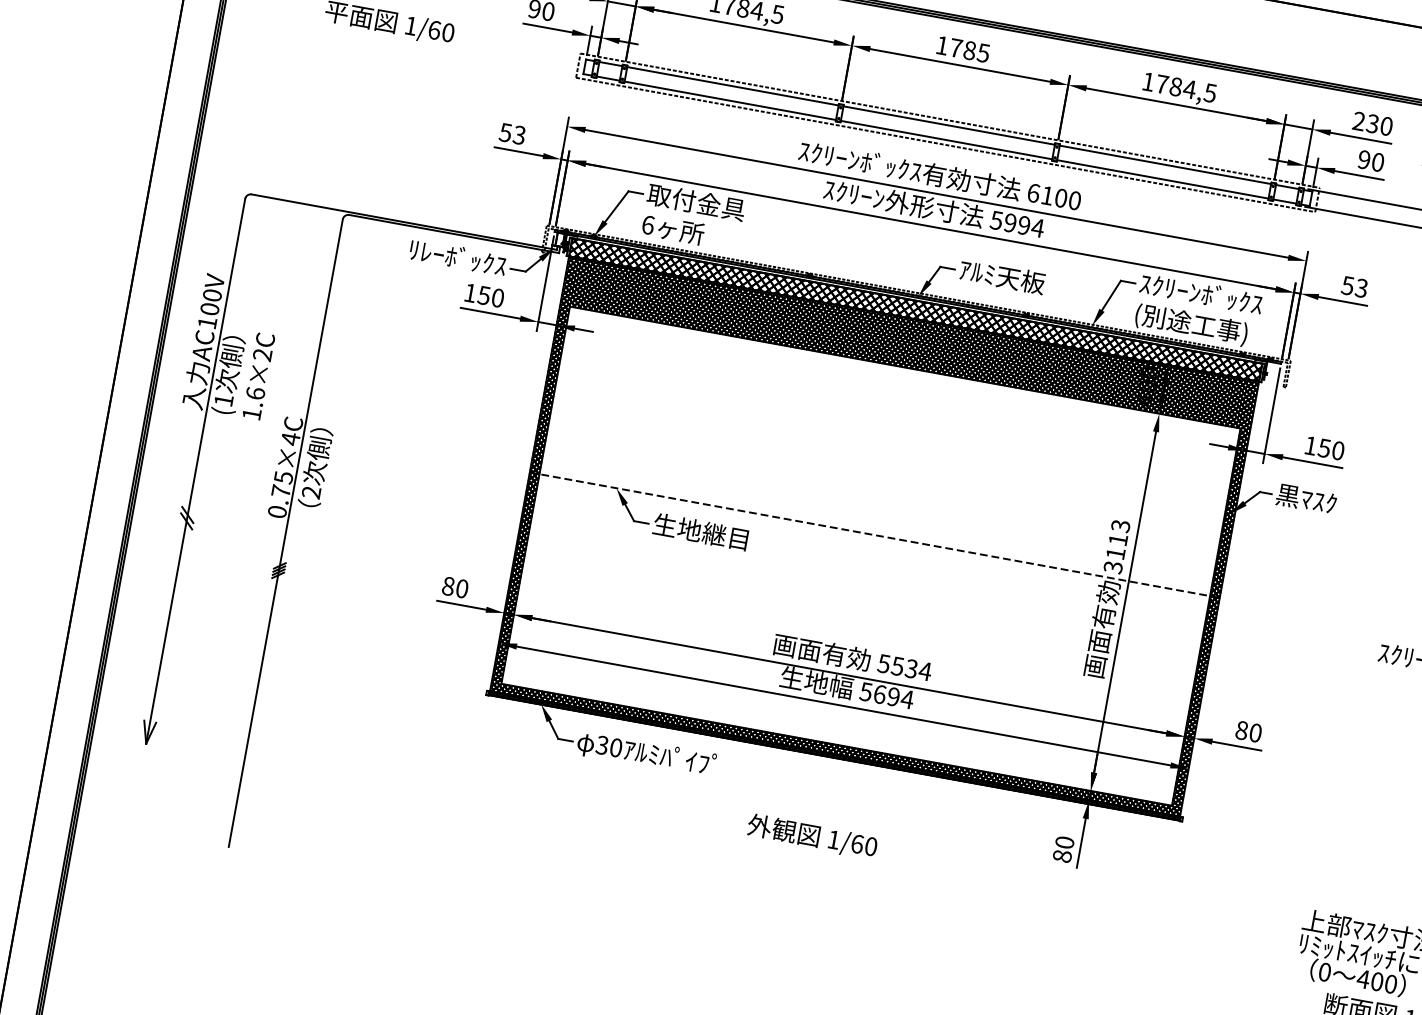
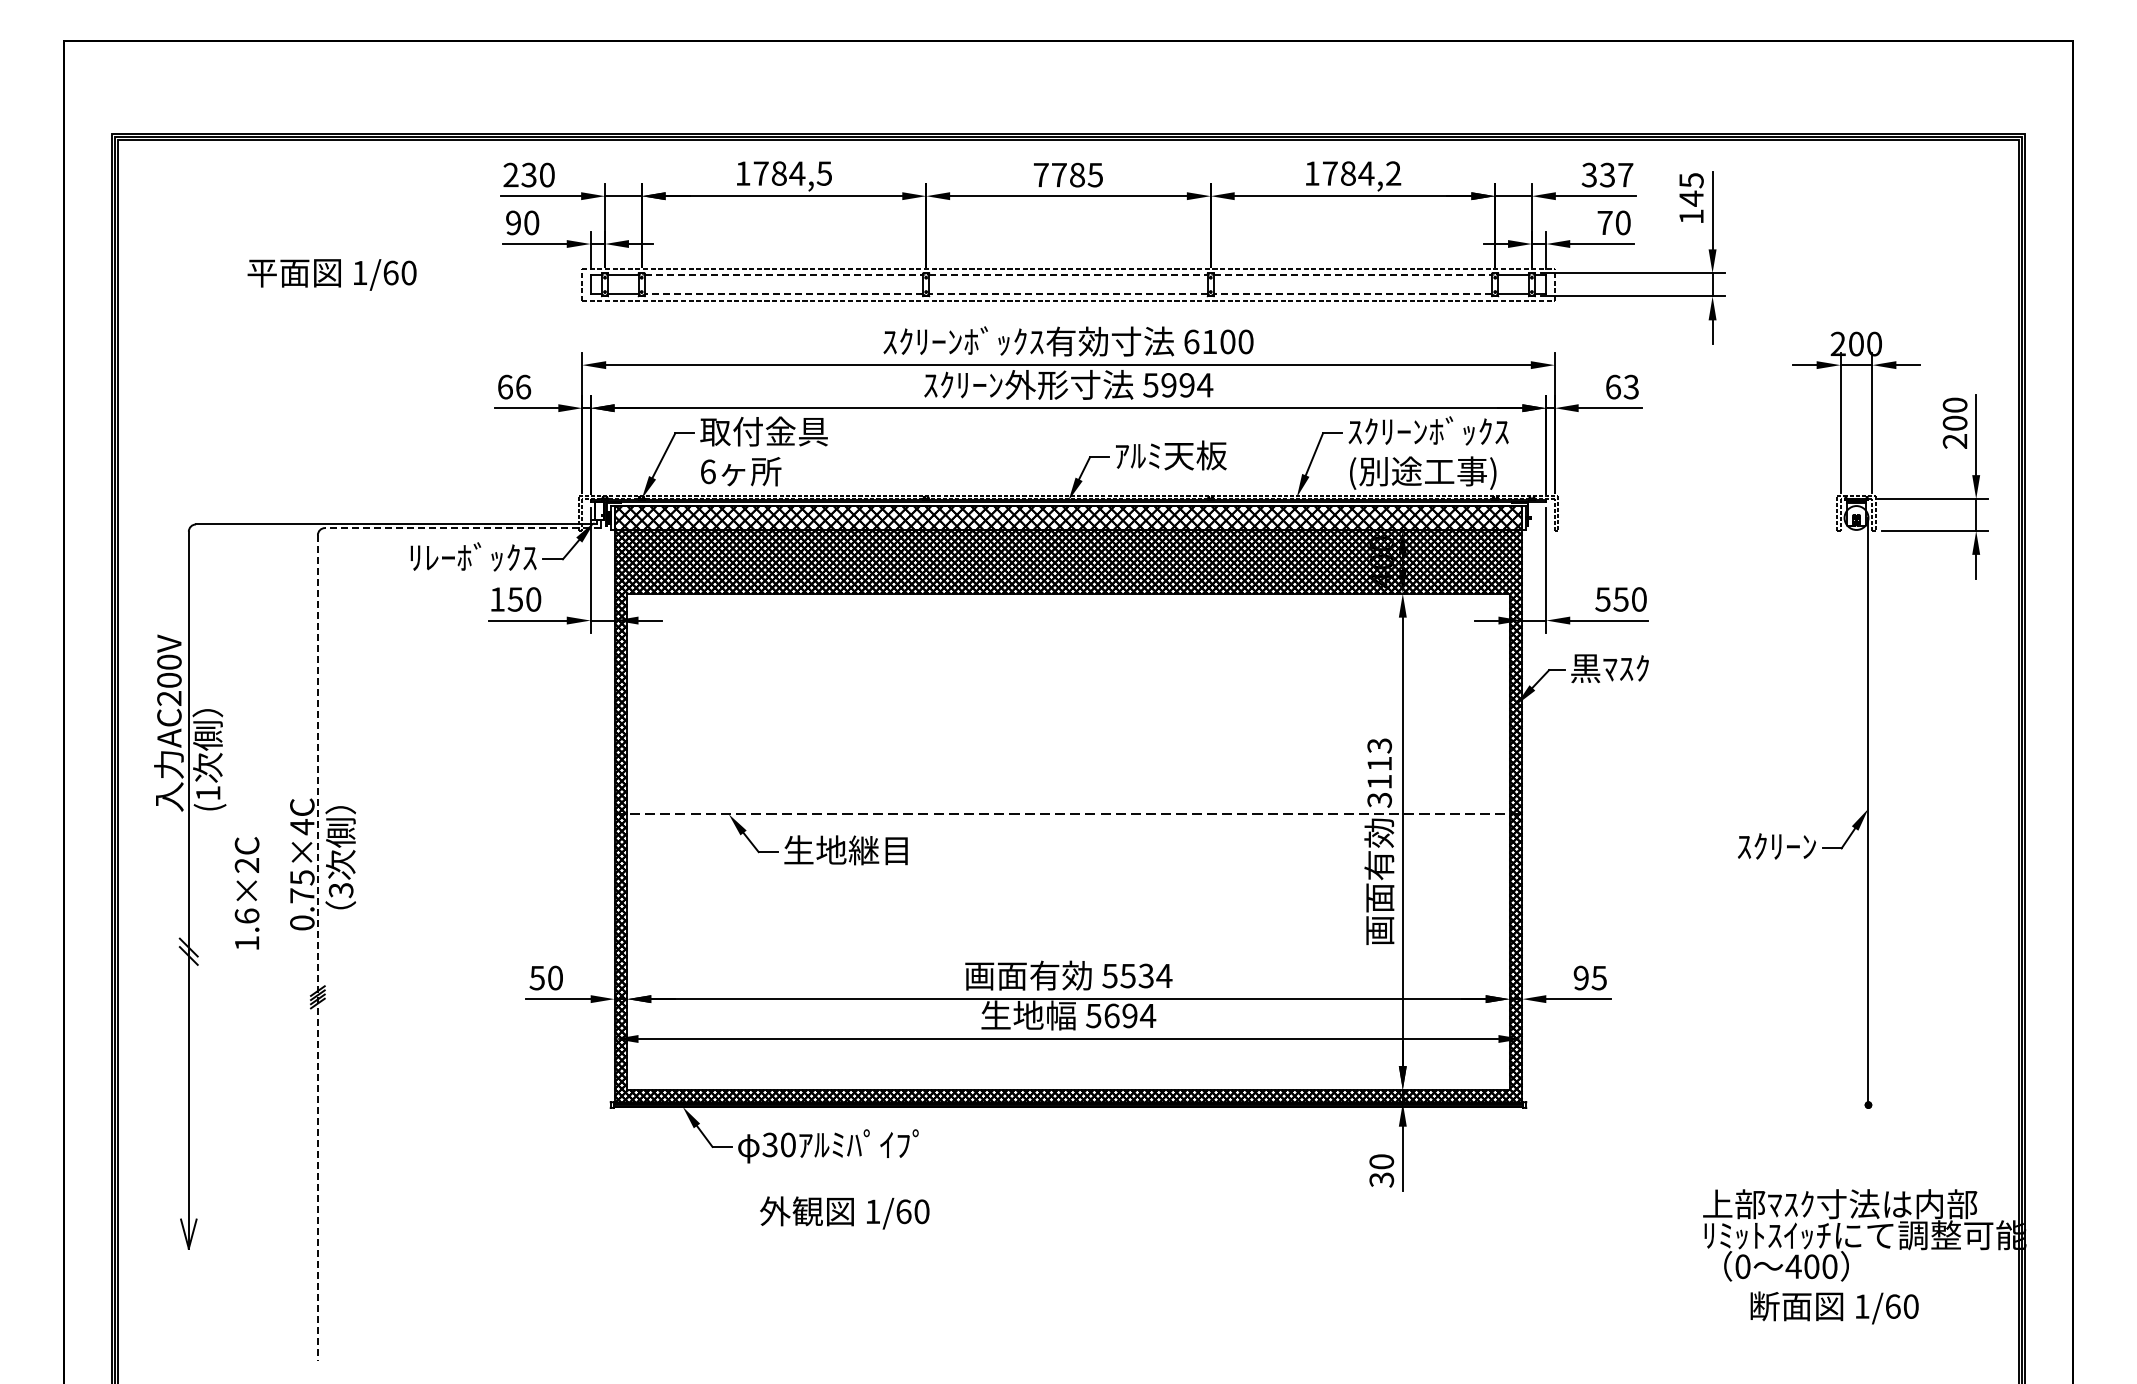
text: (941, 45) -> (1040, 175), 1785 -> 7785
line: (733, 86) -> (784, 275), solid -> dashed
text: (1210, 93) -> (1393, 173), 1784,5 -> 1784,2
line: (729, 100) -> (783, 294), solid -> dashed
text: (1372, 123) -> (1607, 174), 230 -> 337
line: (949, 125) -> (1068, 275), solid -> dashed
text: (512, 133) -> (514, 386), 53 -> 66
line: (946, 140) -> (1068, 294), solid -> dashed
text: (1363, 159) -> (1604, 222), 90 -> 70
line: (1165, 165) -> (1353, 275), solid -> dashed
line: (1162, 179) -> (1352, 294), solid -> dashed
line: (453, 234) -> (462, 528), solid -> dashed
text: (1348, 285) -> (1613, 386), 53 -> 63
text: (207, 323) -> (169, 698), AC100V -> AC200V
text: (258, 376) -> (246, 893), moved
text: (1310, 445) -> (1602, 599), 150 -> 550
text: (311, 492) -> (341, 890), 2 -> 3
line: (285, 533) -> (317, 948), solid -> dashed
text: (447, 585) -> (536, 977), 80 -> 50
text: (1248, 731) -> (1589, 977), 80 -> 95
text: (812, 836) -> (844, 1212), moved
text: (1062, 856) -> (1381, 1179), 80 -> 30

